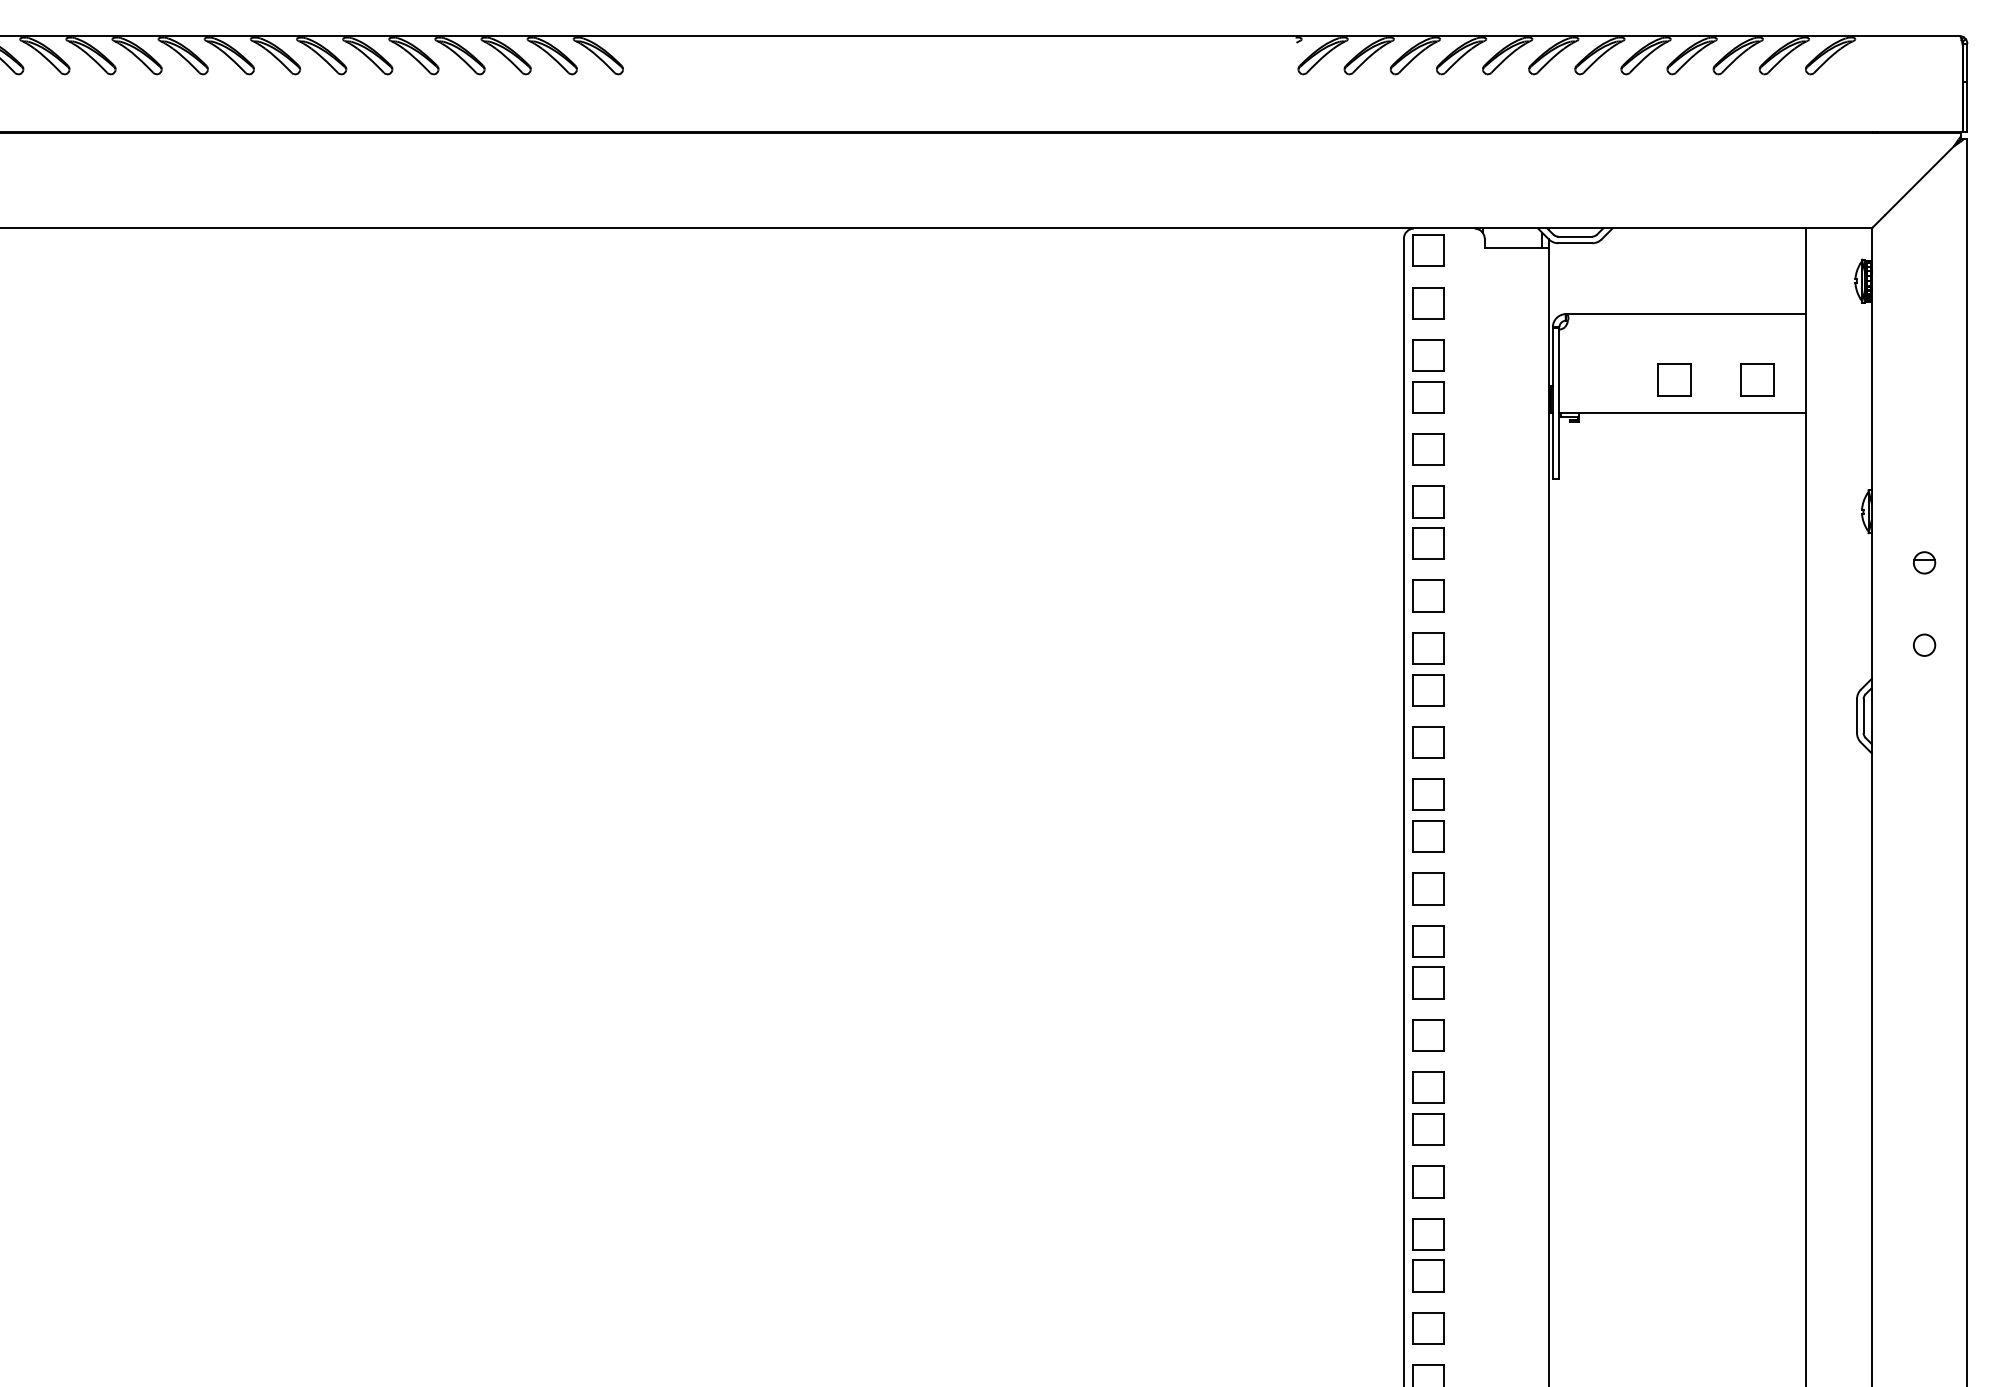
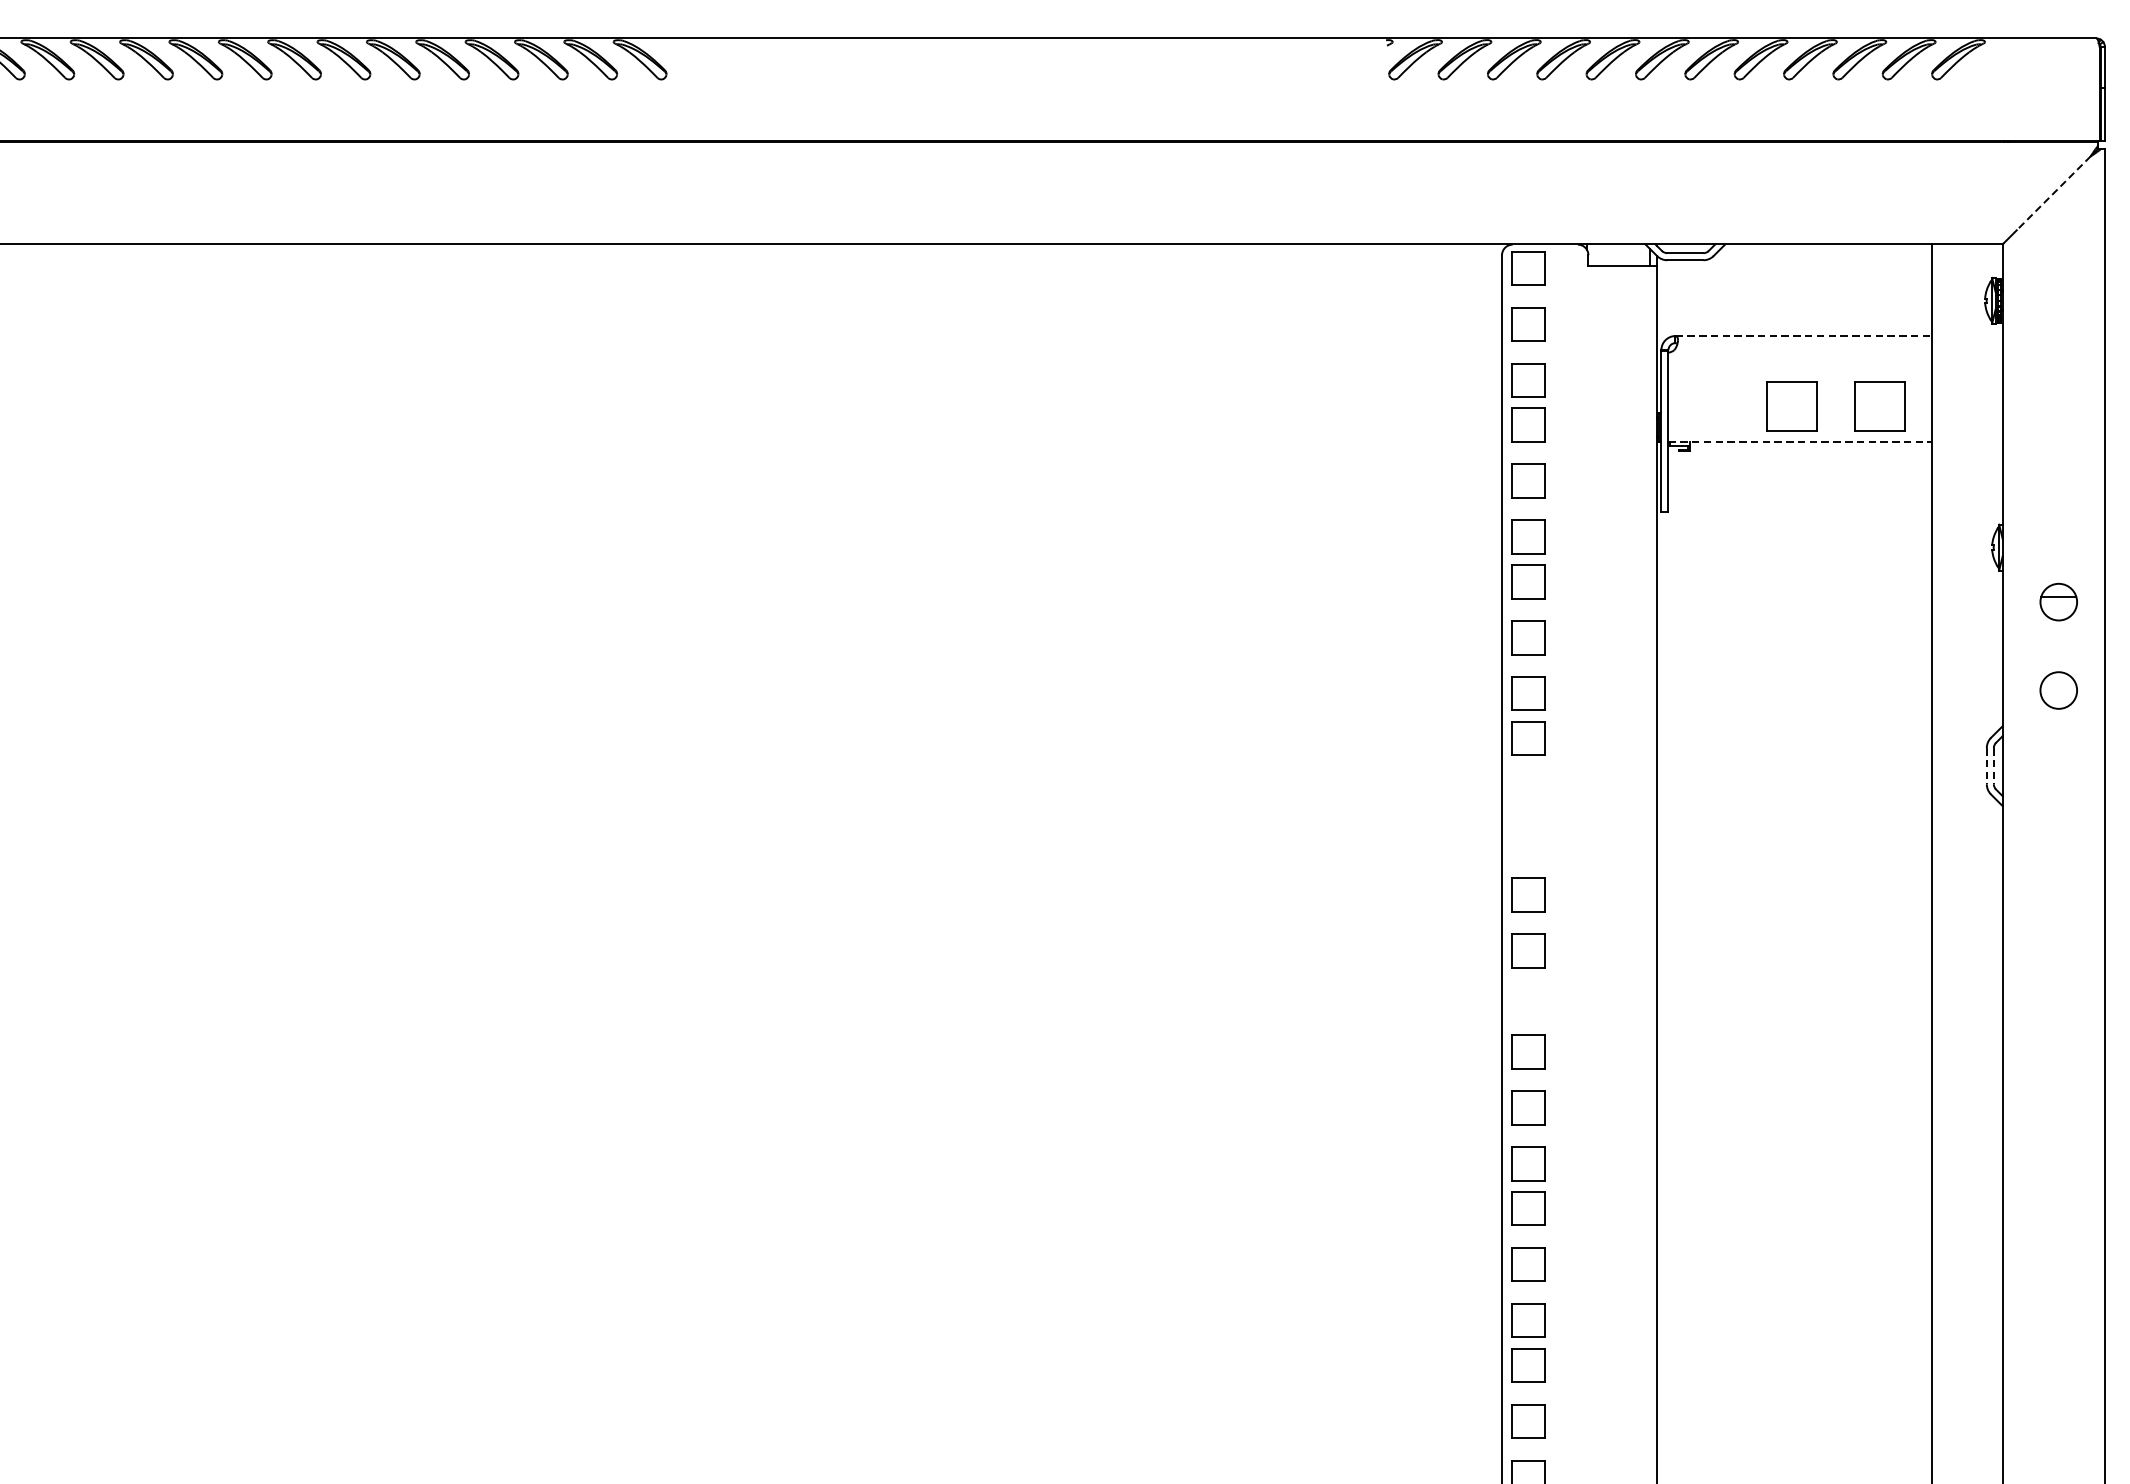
line: (1919, 180) -> (2053, 193), solid -> dashed
line: (1685, 314) -> (1803, 336), solid -> dashed
part: (1674, 379) -> (1791, 406), size x1.4
part: (1757, 379) -> (1880, 406), size x1.4
line: (1683, 412) -> (1801, 441), solid -> dashed
part: (1924, 562) -> (2059, 601), size x1.6
circle: (1924, 644) -> (2059, 689), size x1.6
line: (1857, 716) -> (1987, 766), solid -> dashed
line: (1863, 716) -> (1993, 766), solid -> dashed
part: (1428, 742) -> (1528, 794), removed
part: (1428, 794) -> (1528, 850), removed
part: (1428, 941) -> (1528, 1007), removed

